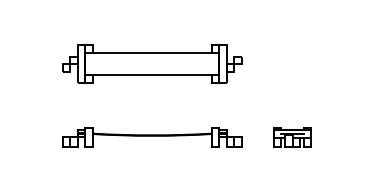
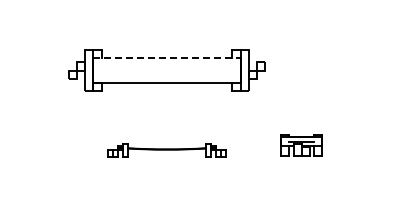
line: (151, 53) -> (166, 58), solid -> dashed
part: (151, 137) -> (166, 150), size x0.6
part: (292, 137) -> (301, 145), moved

